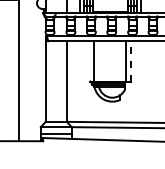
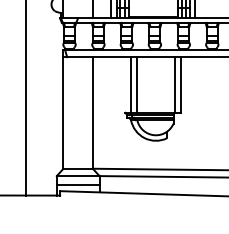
line: (130, 60) -> (180, 83), dashed -> solid
line: (98, 61) -> (136, 85), added

